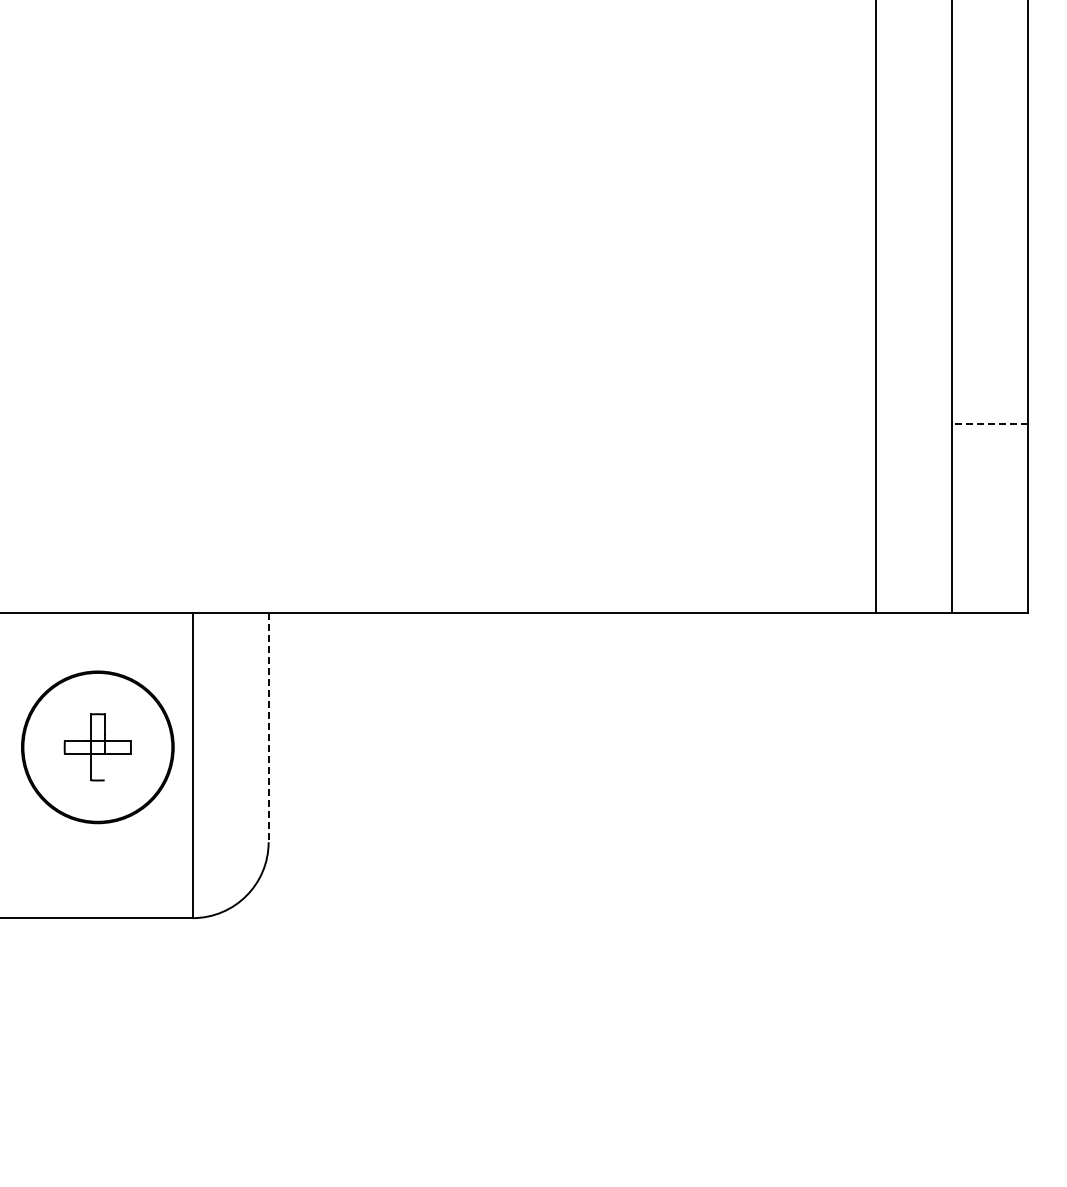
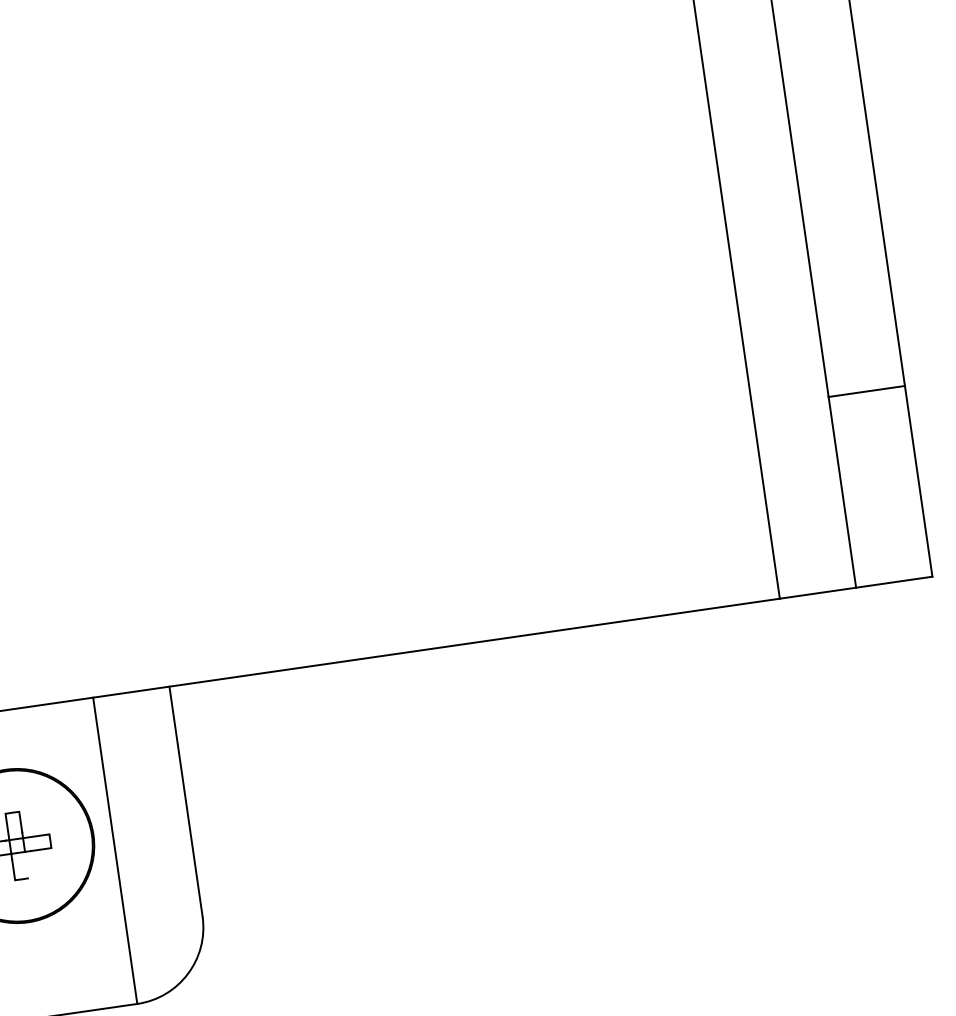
line: (989, 423) -> (866, 391), dashed -> solid
line: (268, 728) -> (185, 802), dashed -> solid

